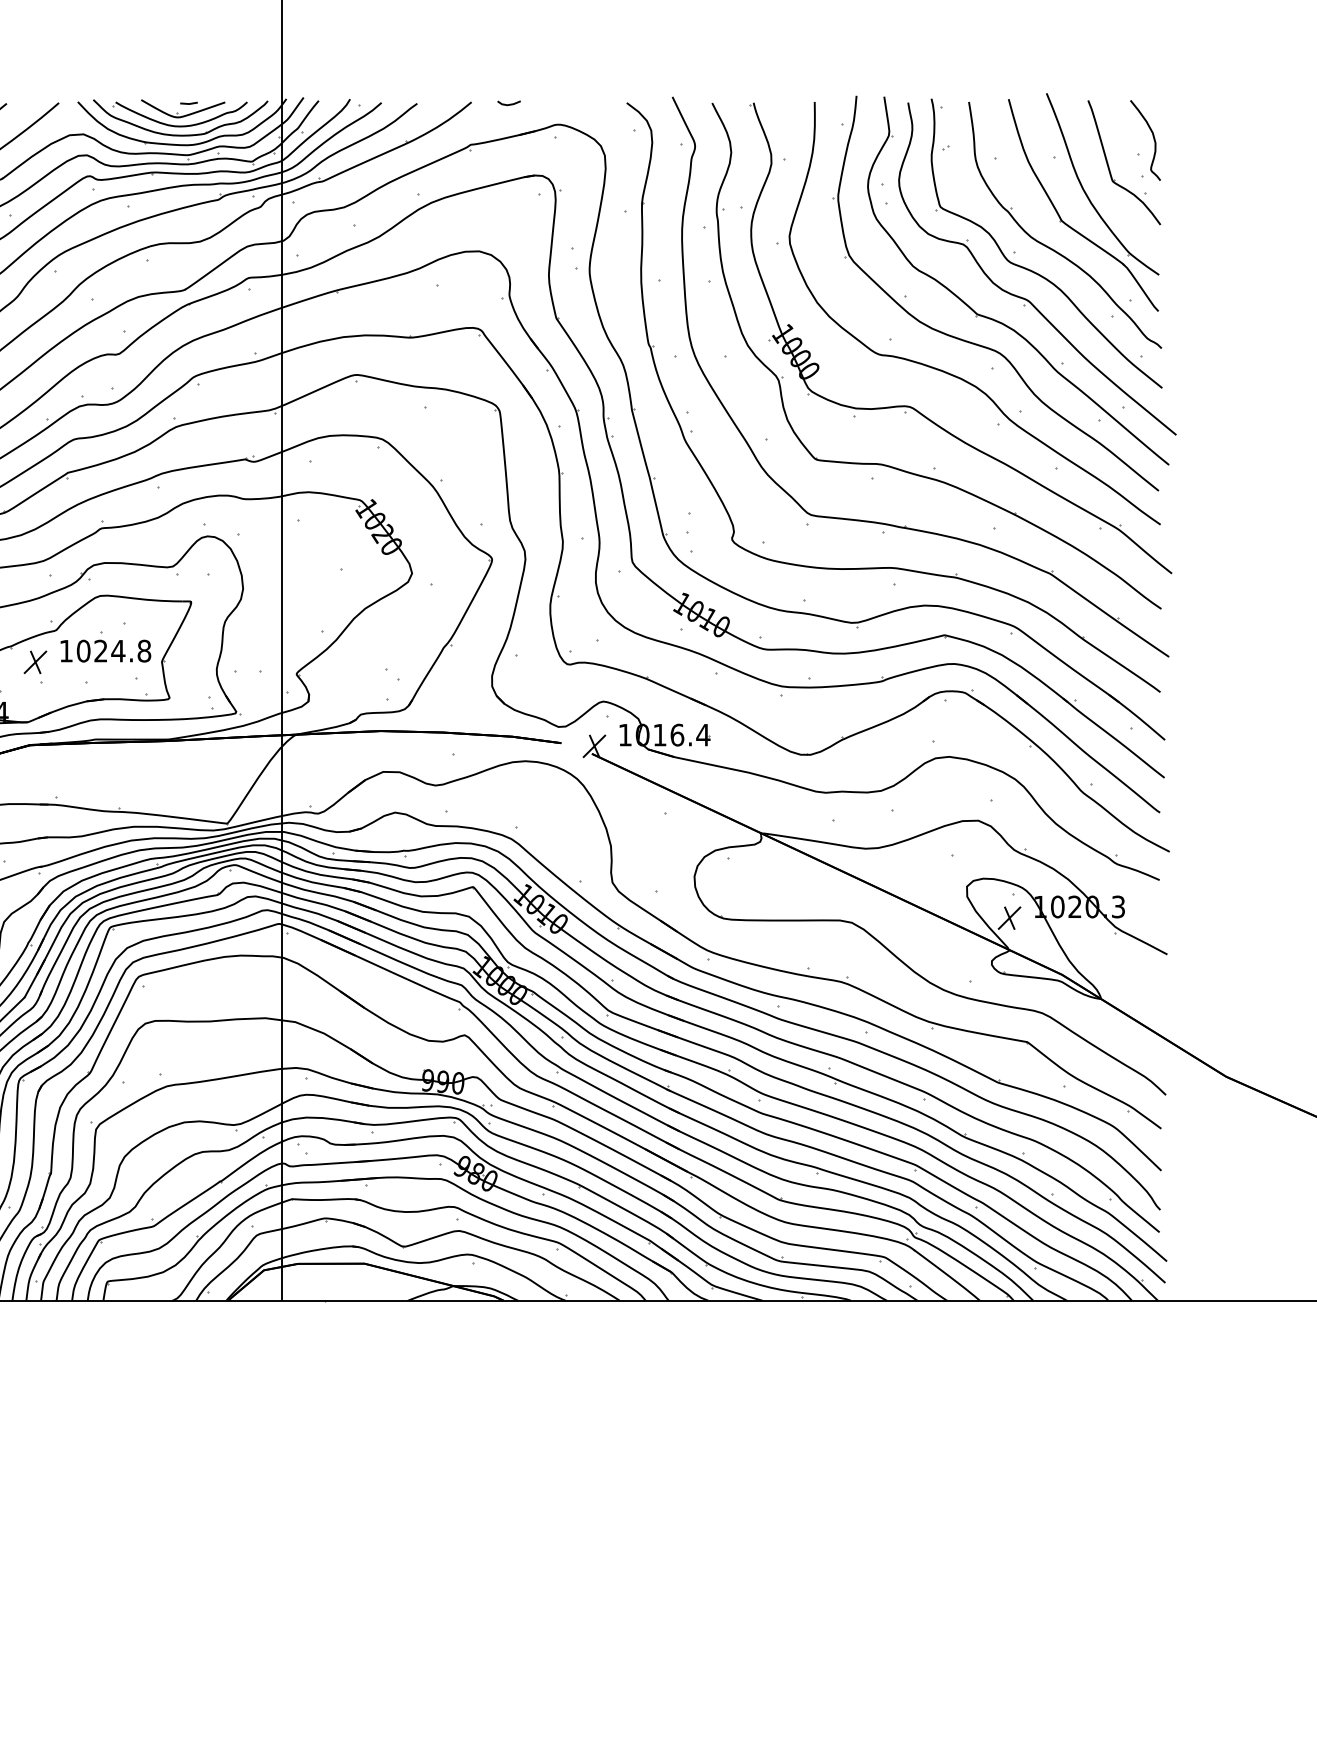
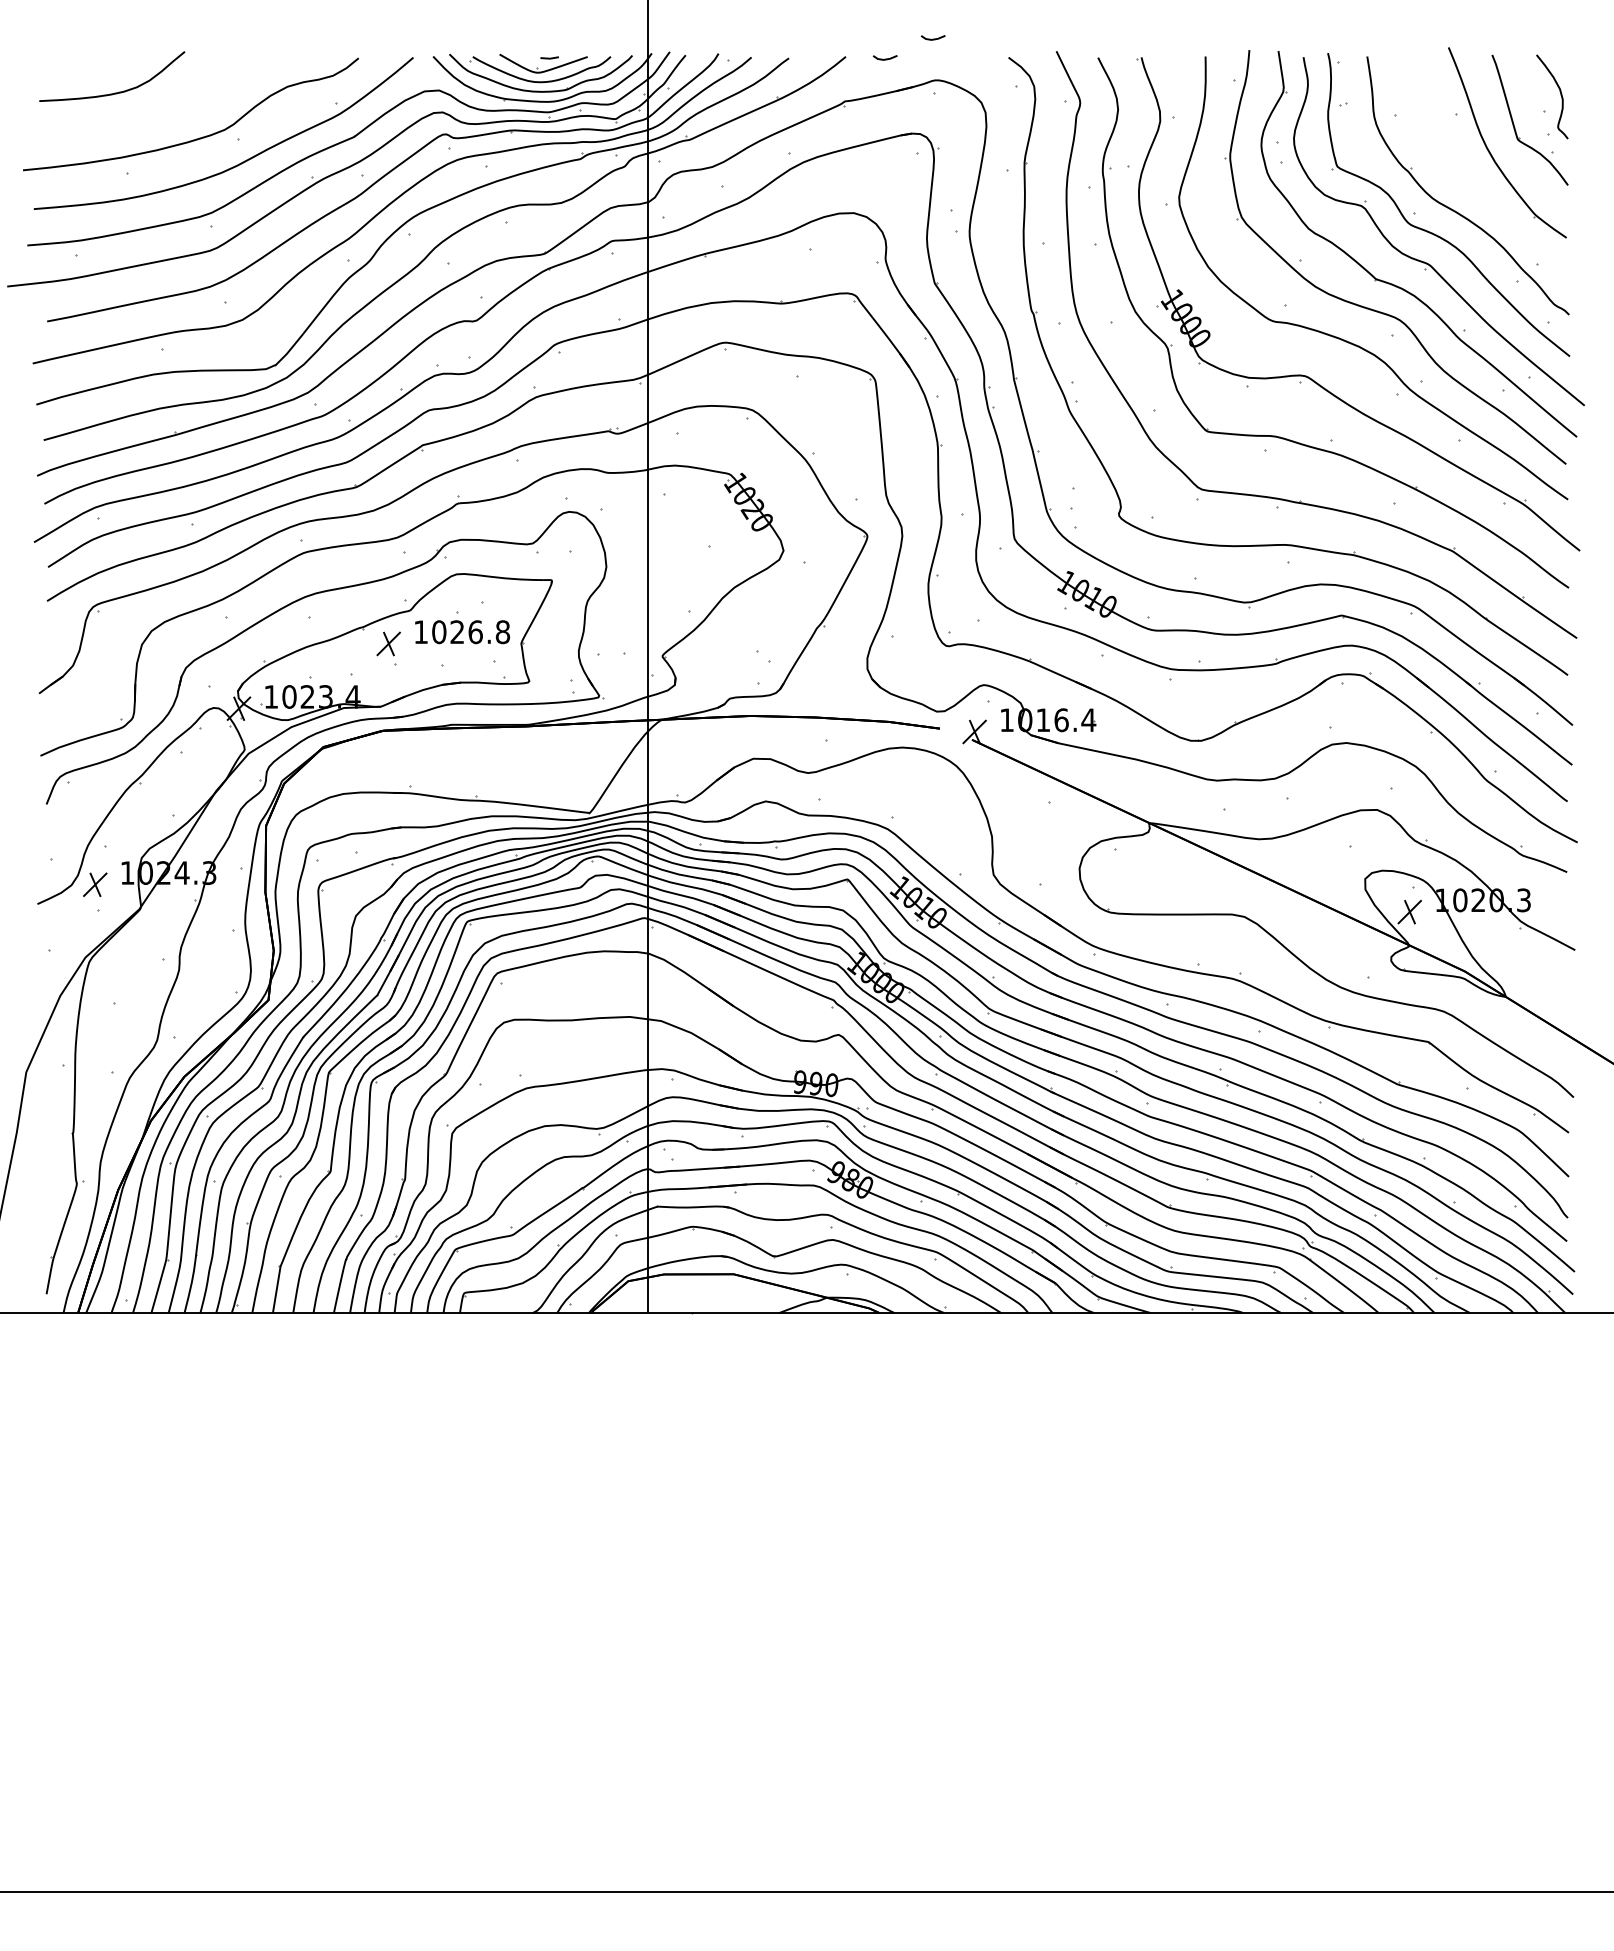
line: (554, 84) -> (932, 38), added
part: (1070, 225) -> (1473, 186), removed
text: (118, 651) -> (475, 632), 1024.8 -> 1026.8

